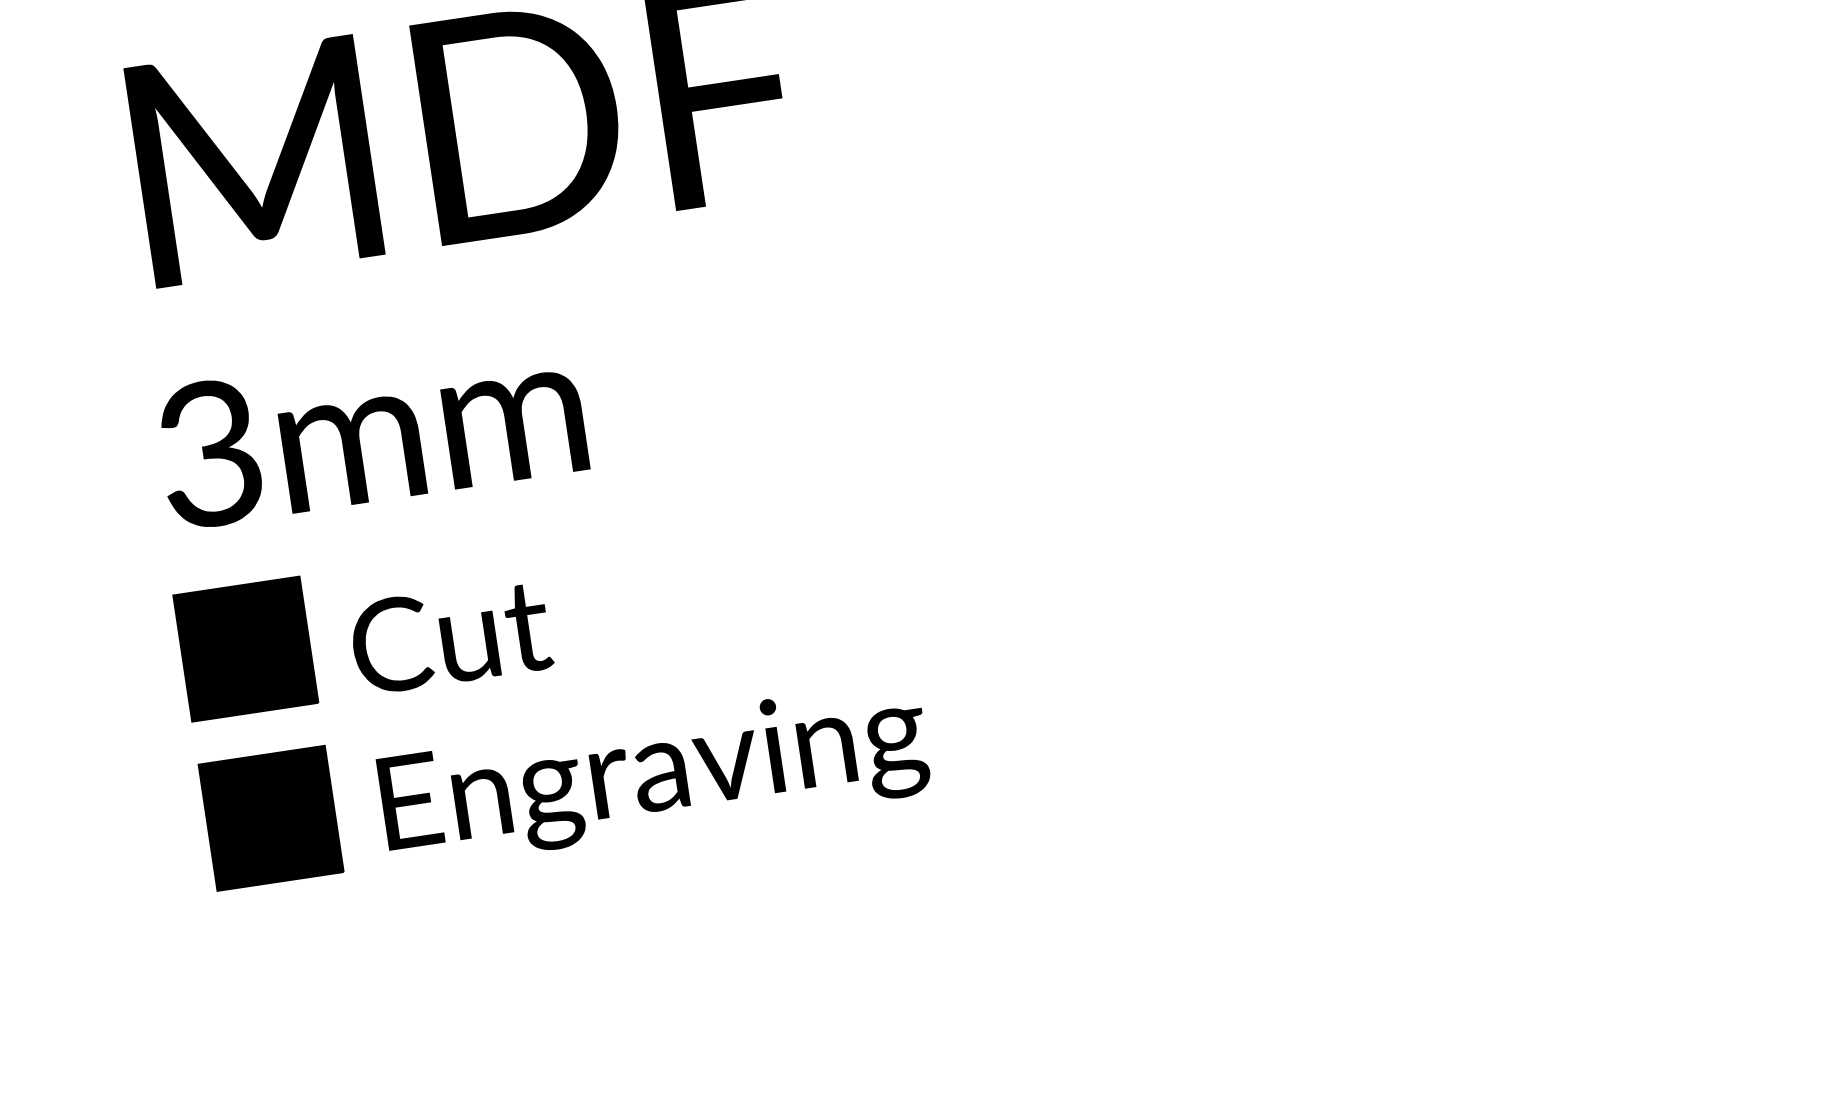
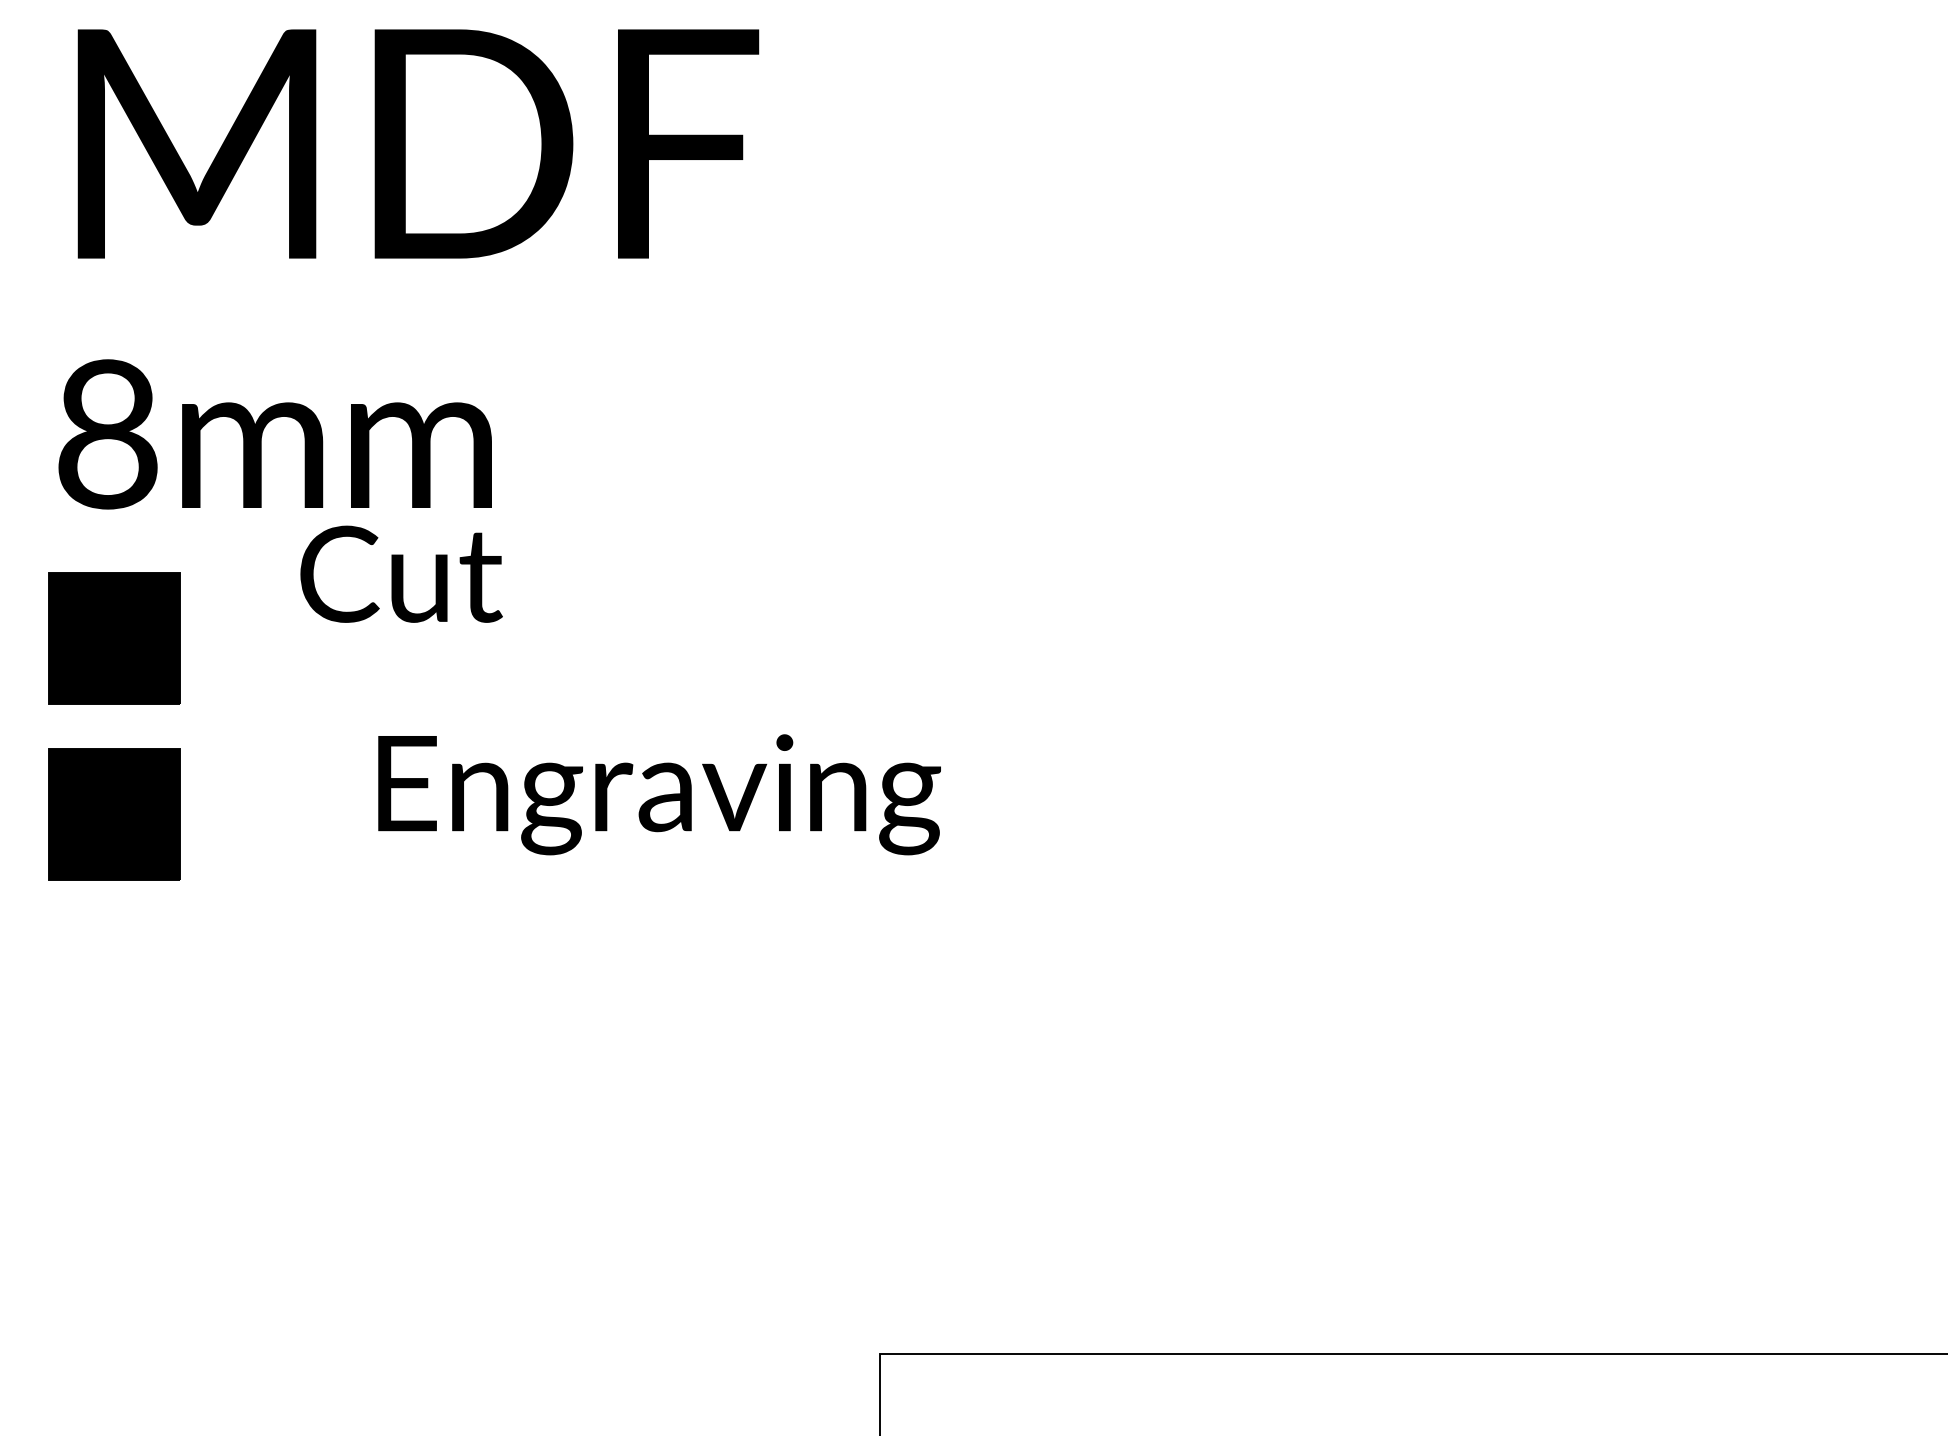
text: (210, 453) -> (107, 434), 3mm -> 8mm
text: (450, 635) -> (401, 573), moved
text: (654, 775) -> (659, 794), moved

